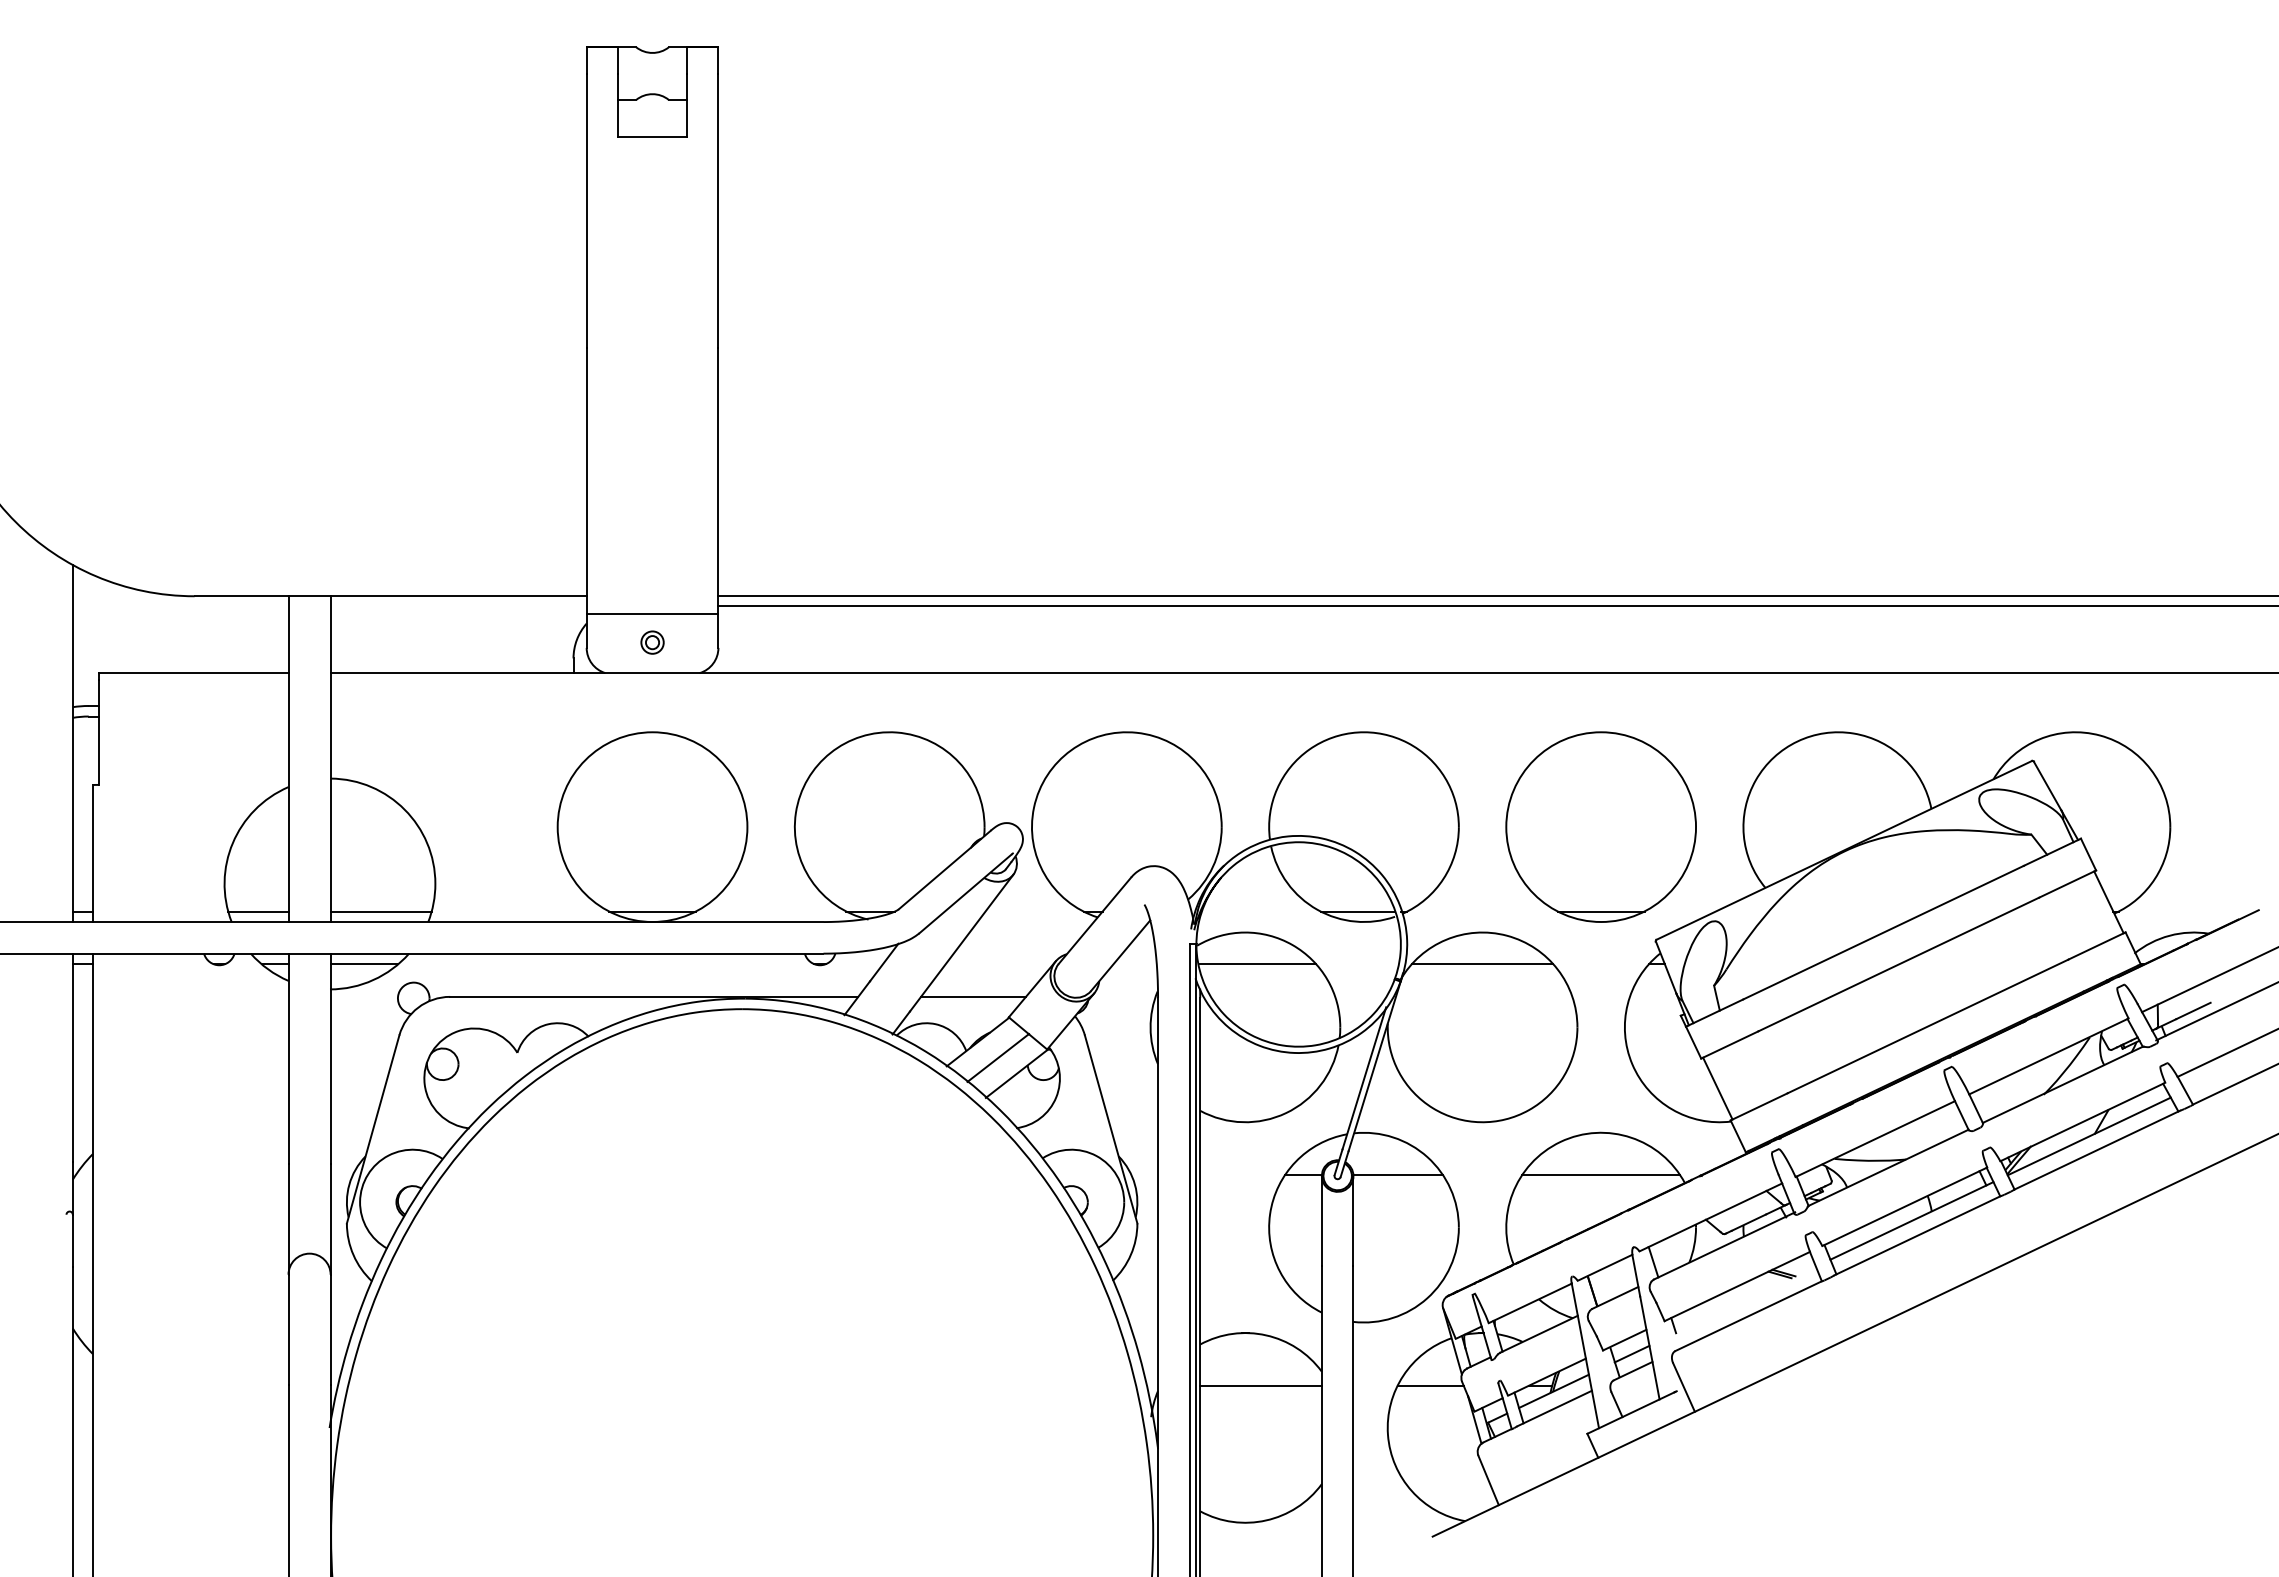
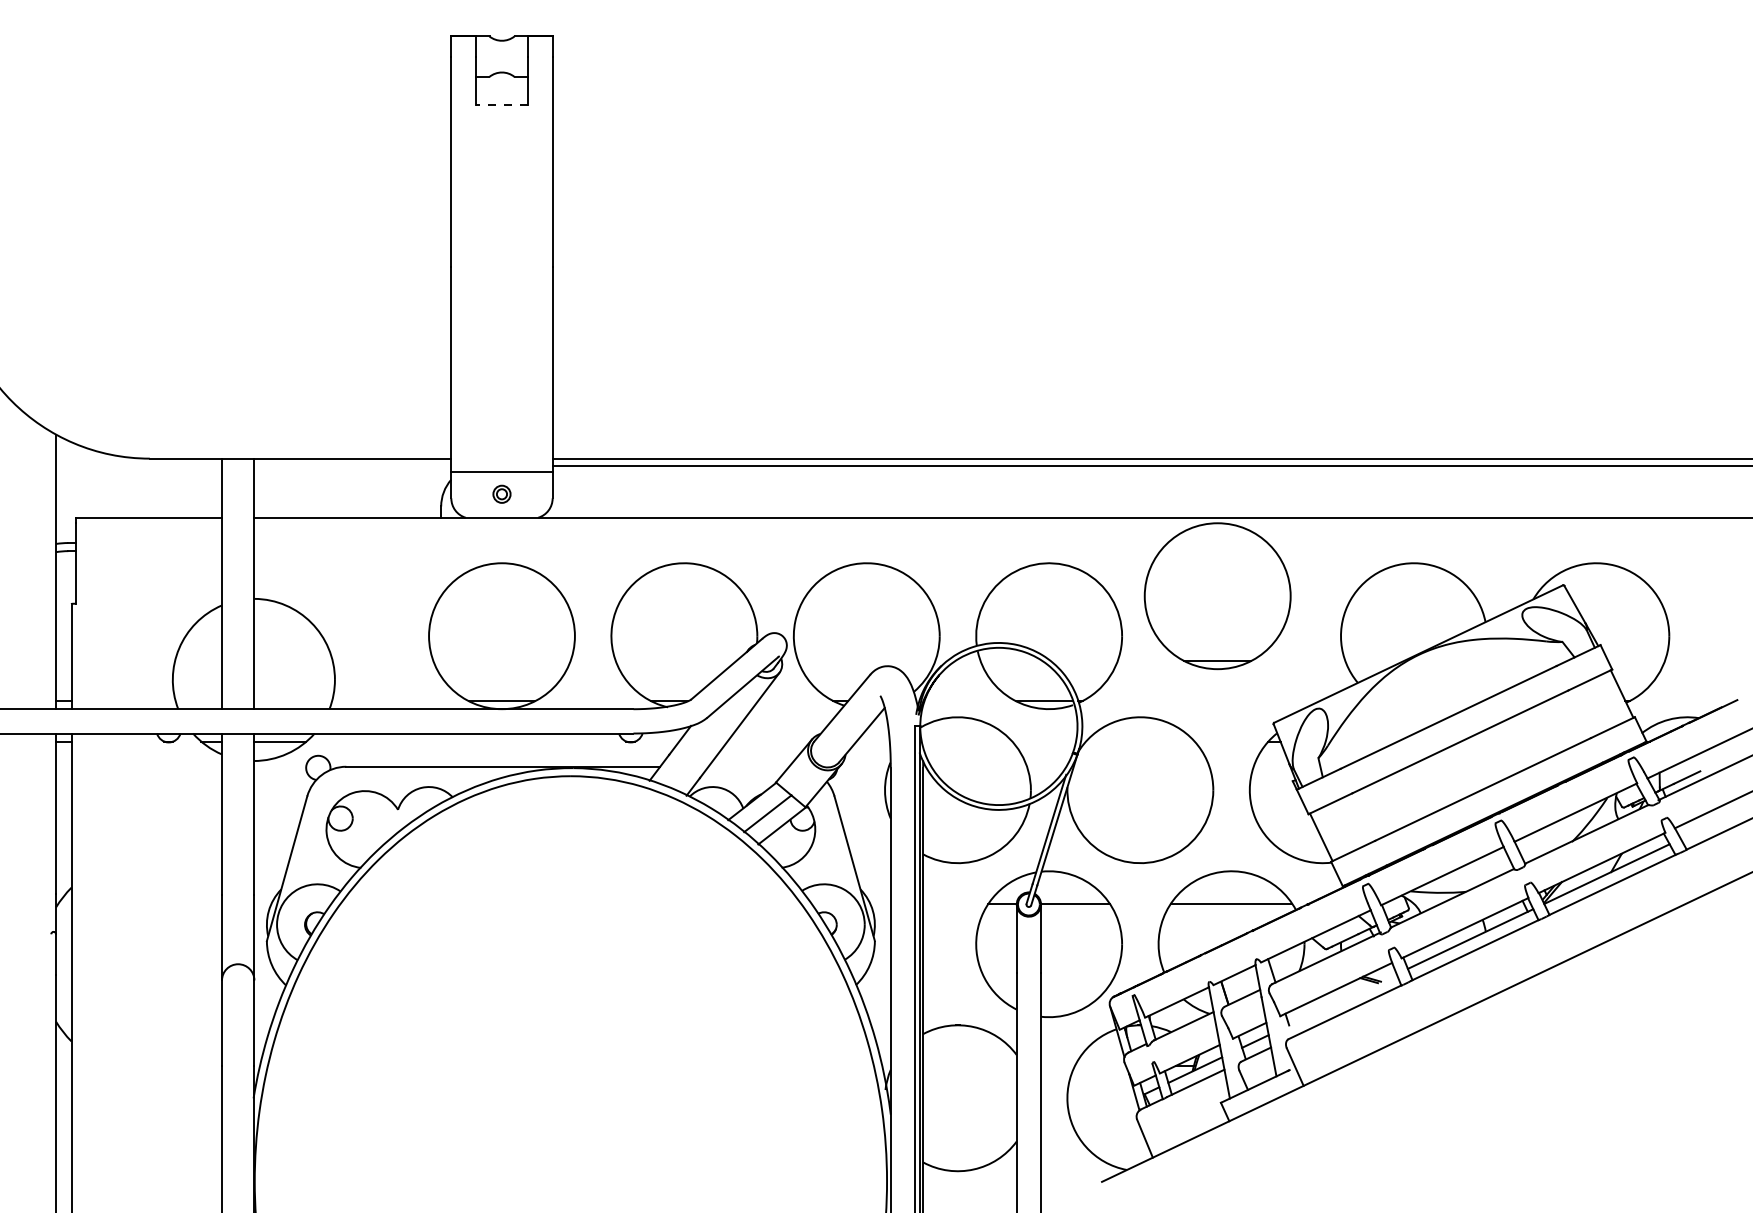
line: (652, 136) -> (501, 105), solid -> dashed
part: (1600, 826) -> (1217, 595), moved
line: (258, 911) -> (198, 701), removed
line: (380, 911) -> (292, 701), removed
line: (1257, 964) -> (967, 741), removed
line: (1482, 964) -> (1140, 741), removed
line: (973, 996) -> (748, 766), removed
line: (1260, 1385) -> (969, 1065), removed
line: (1430, 1385) -> (1100, 1065), removed

